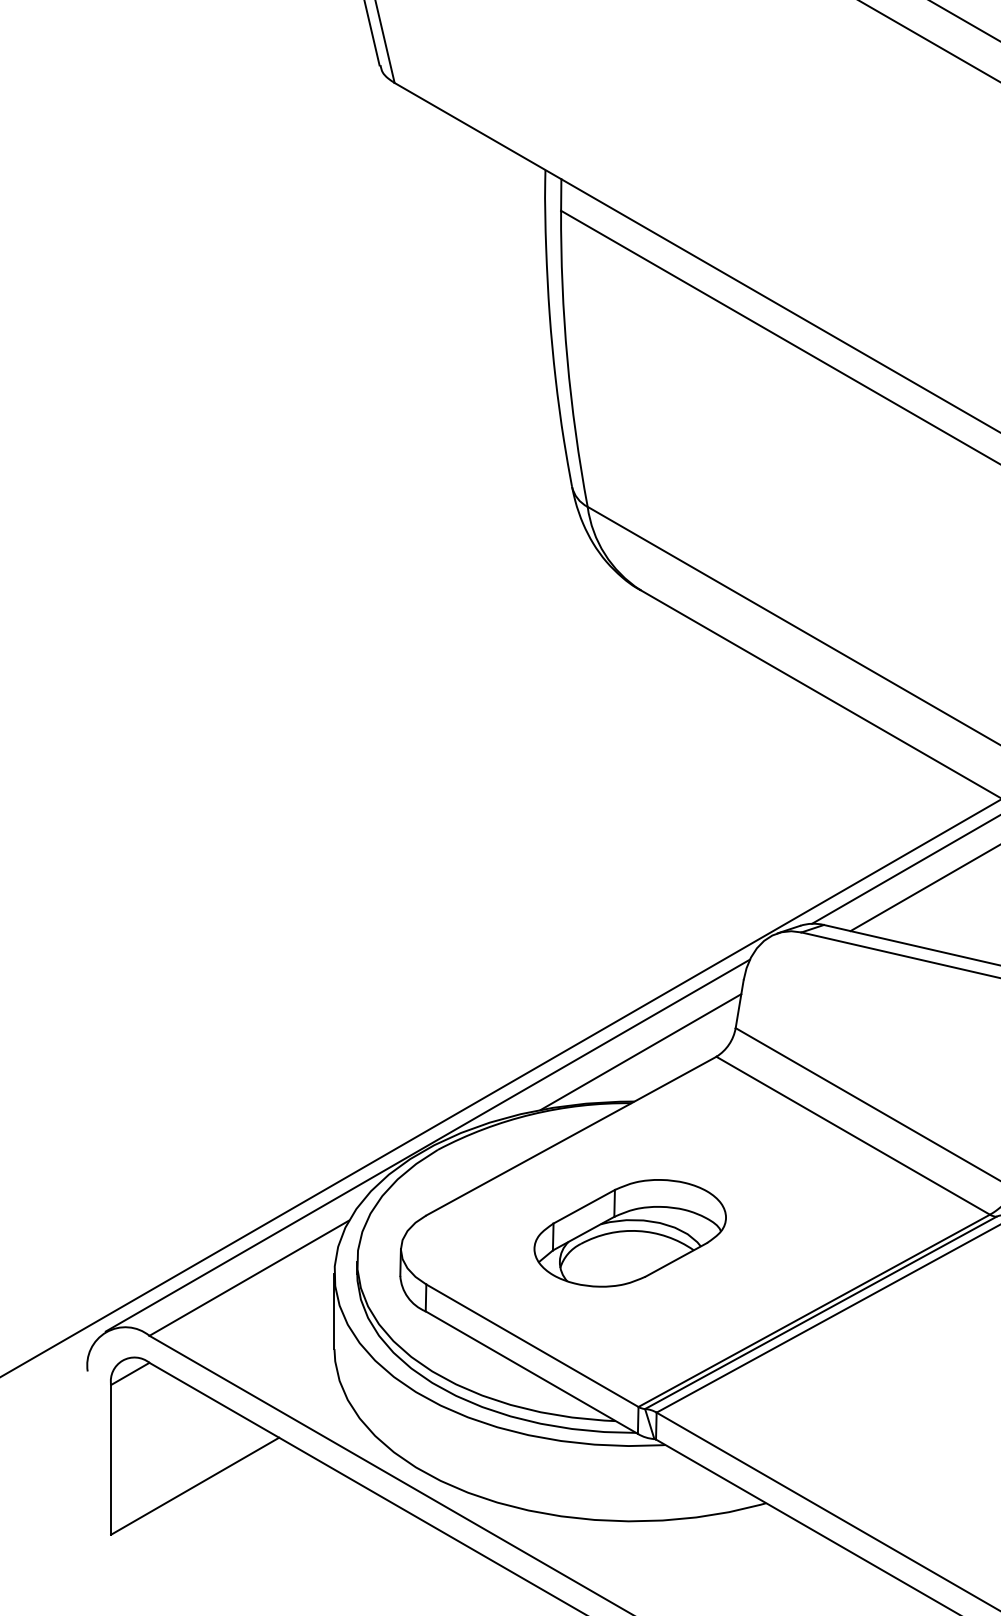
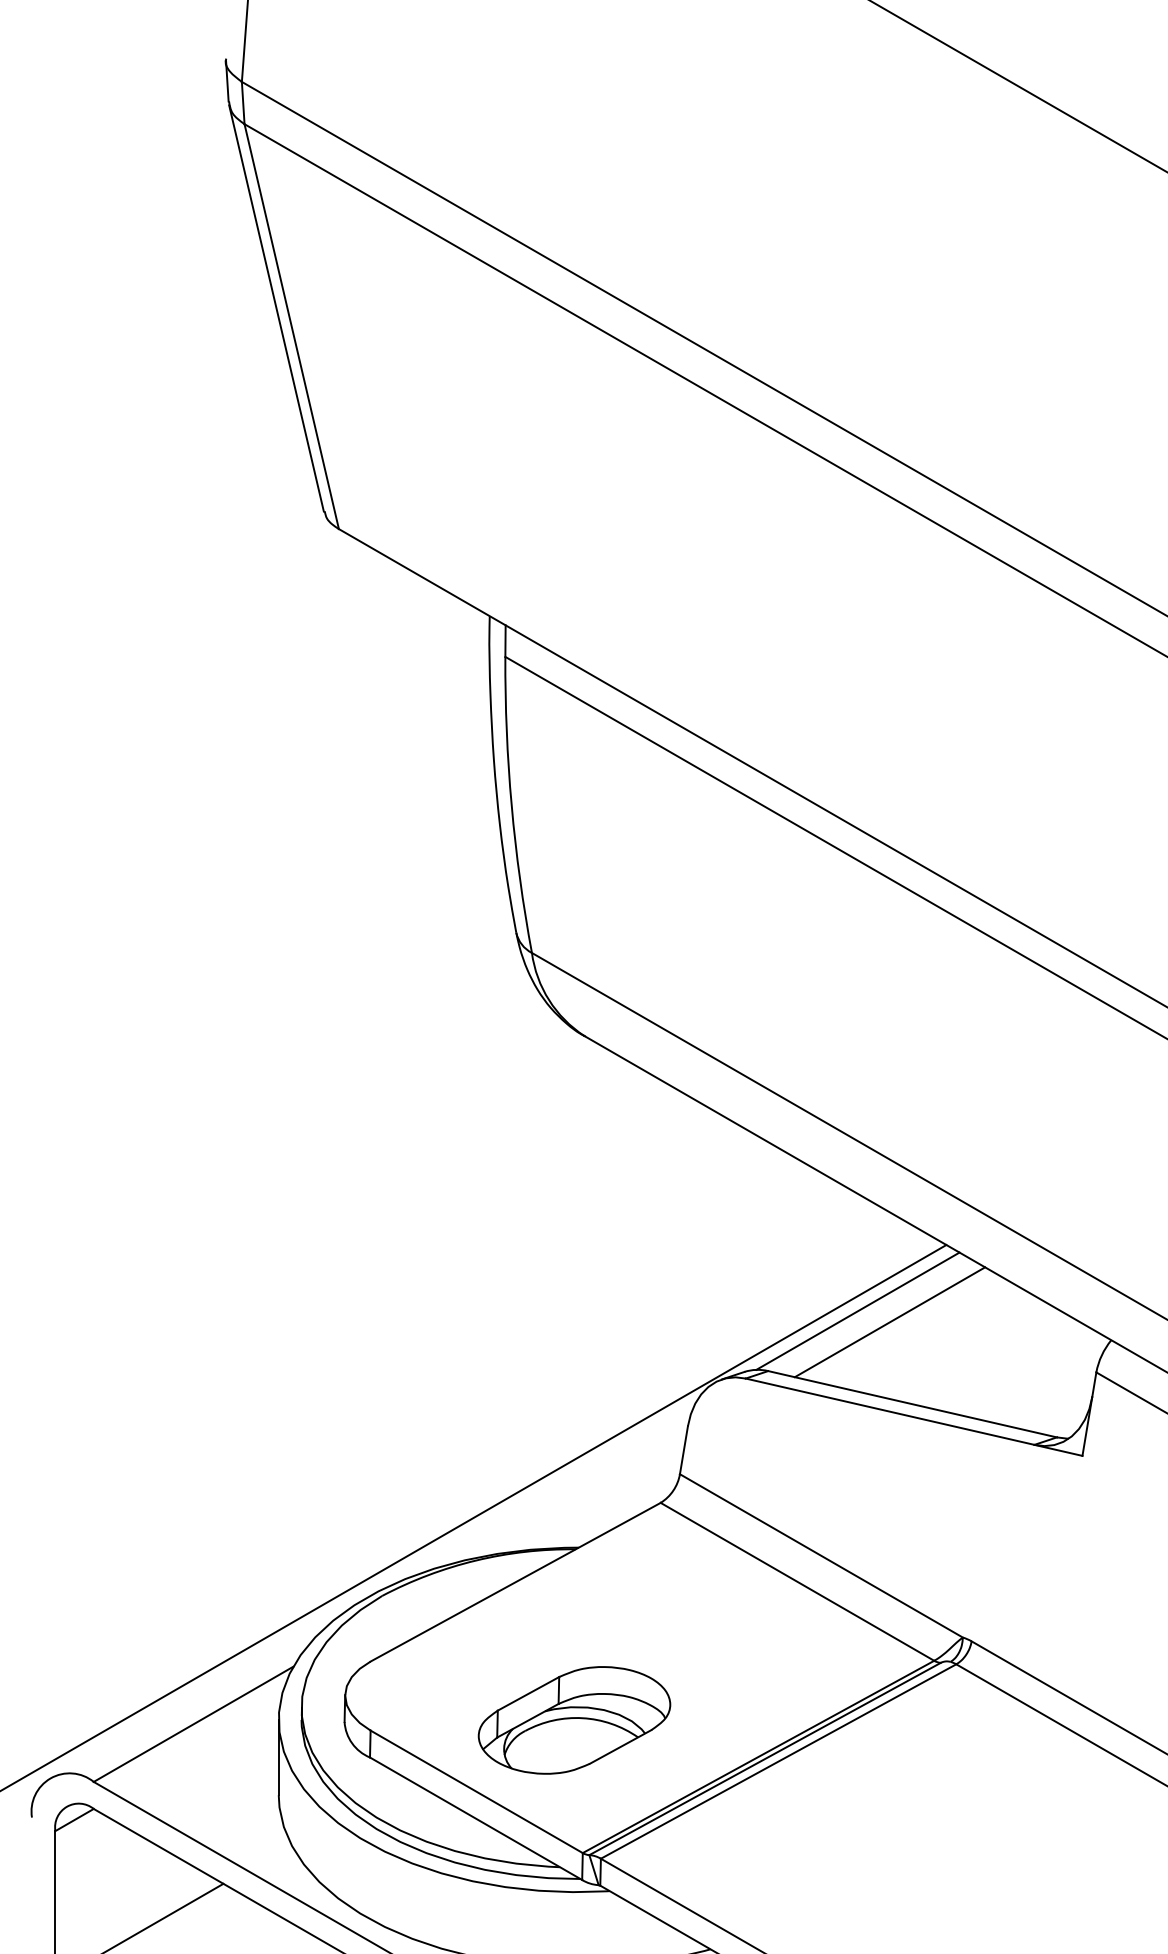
line: (641, 1052) -> (585, 1498), removed
line: (428, 1145) -> (372, 1591), removed
part: (630, 1233) -> (574, 1720), moved

